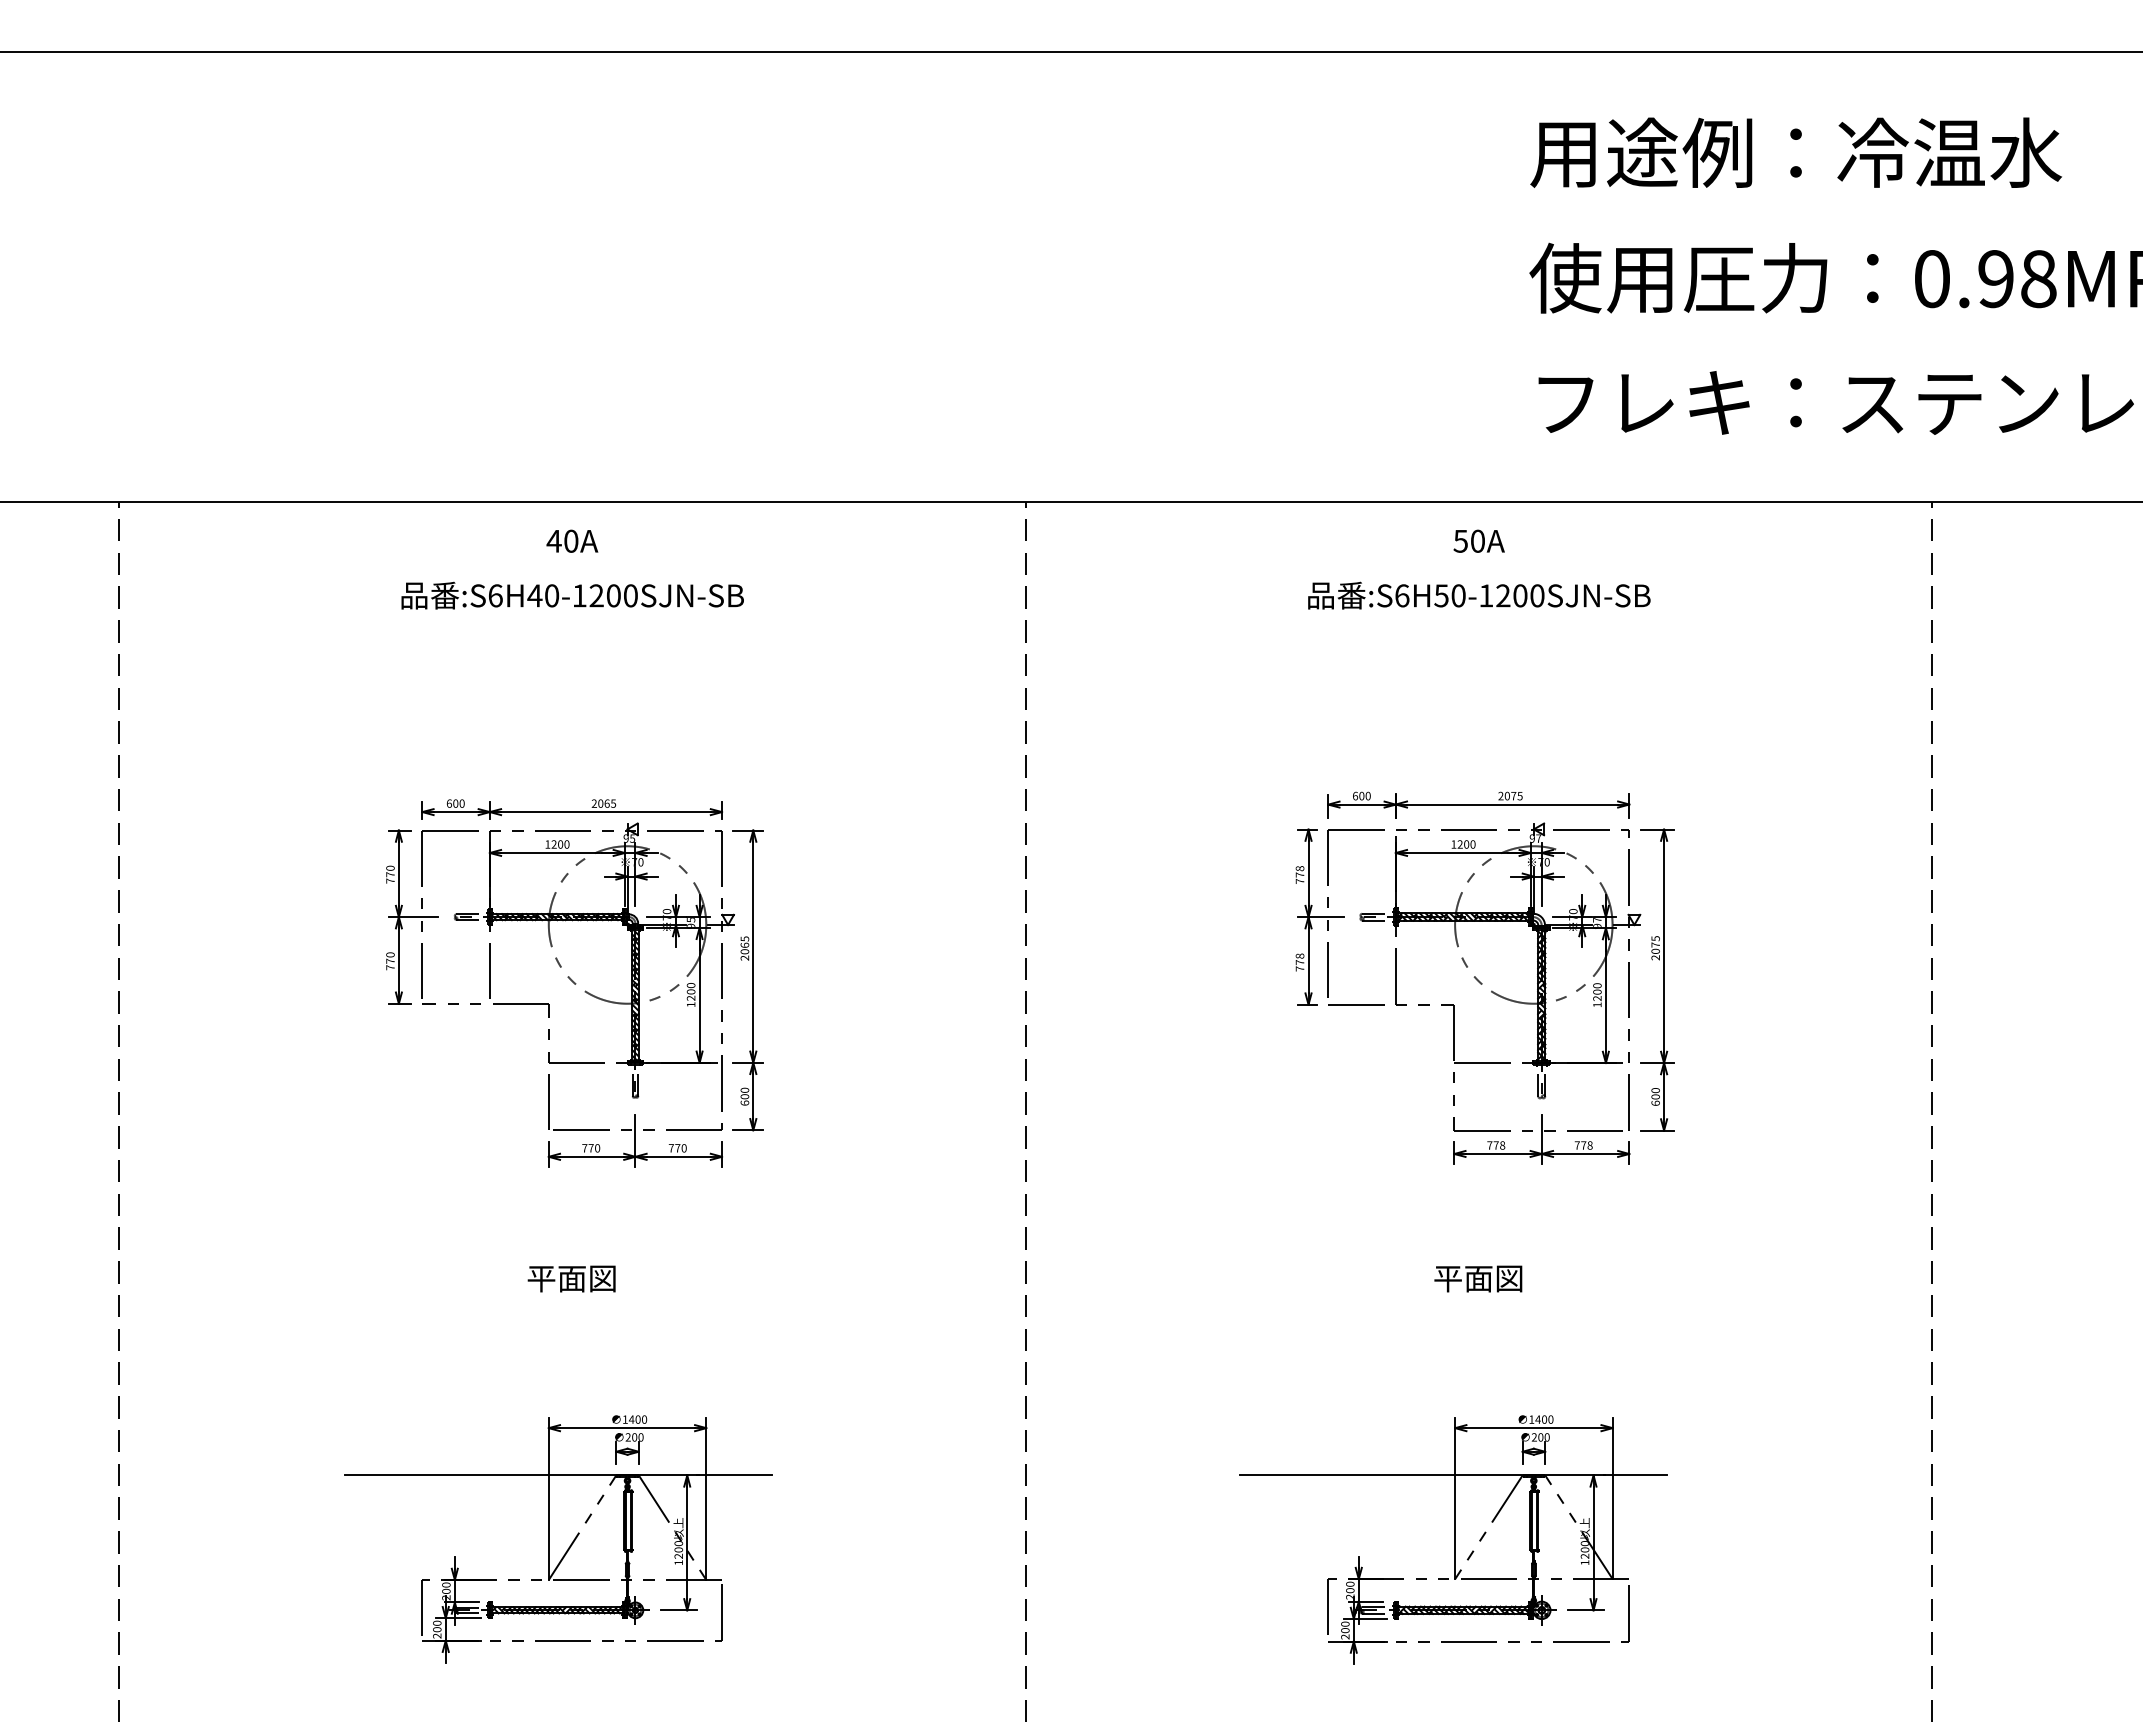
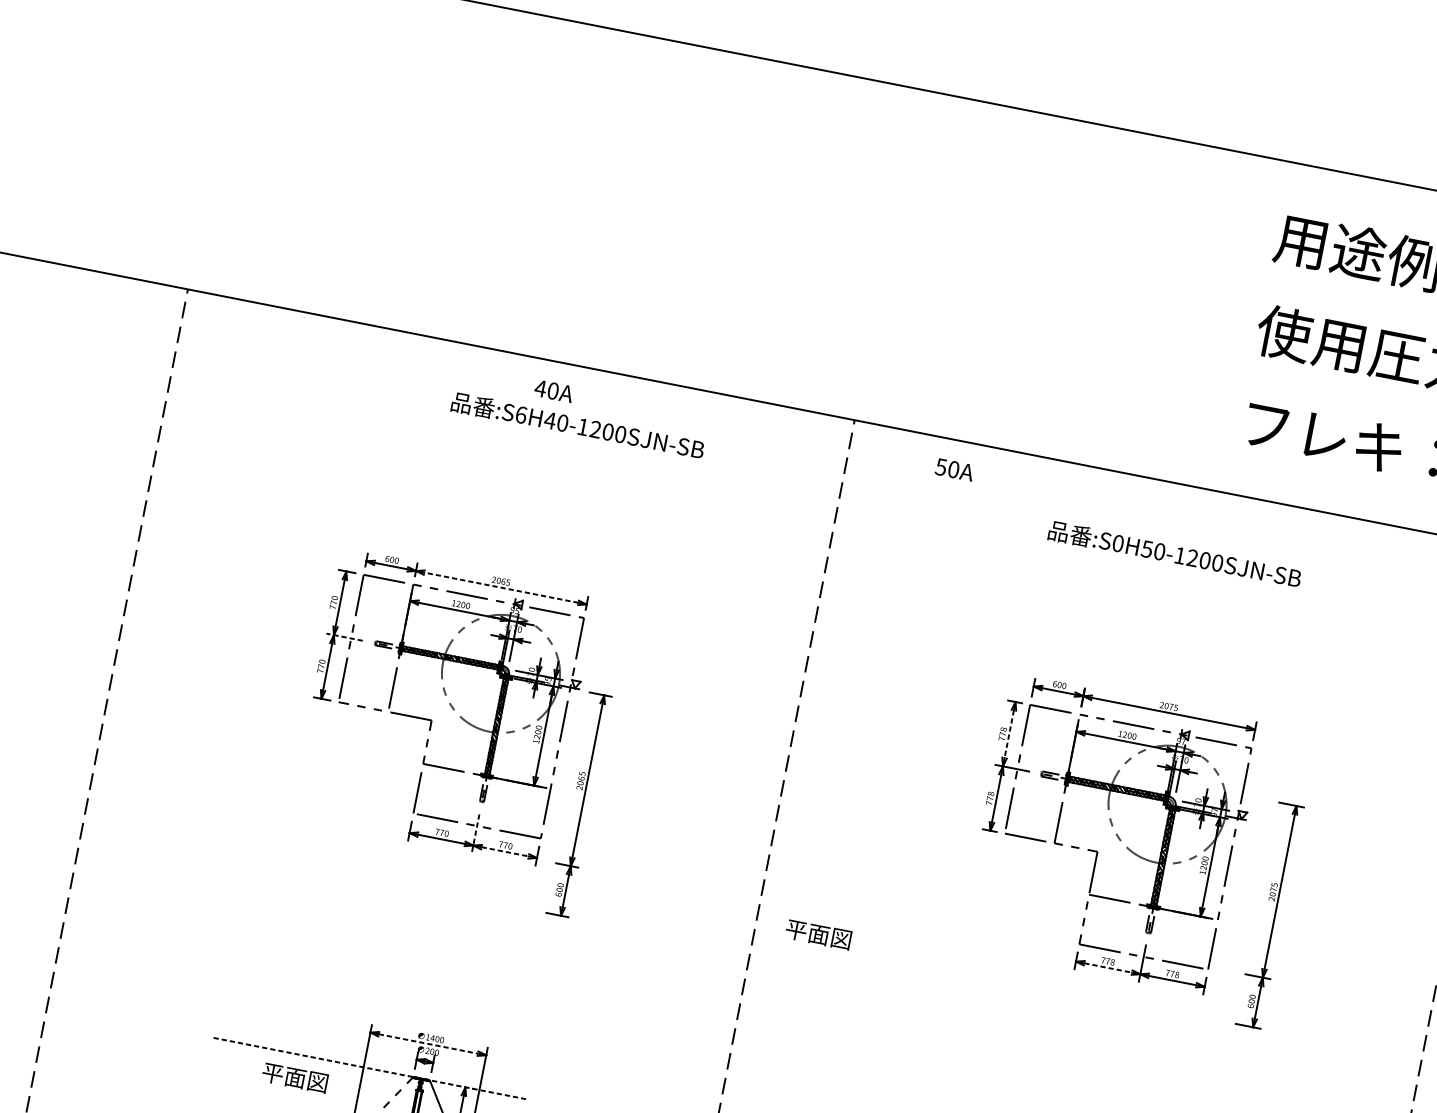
text: (572, 540) -> (554, 390), moved
text: (1478, 540) -> (954, 469), moved
text: (572, 595) -> (577, 425), moved
text: (1402, 595) -> (1118, 543), :S6H50-1200SJN-SB -> :S0H50-1200SJN-SB
line: (605, 812) -> (500, 587), solid -> dashed
line: (1308, 873) -> (1009, 734), solid -> dashed
line: (413, 917) -> (344, 637), solid -> dashed
part: (1657, 979) -> (1270, 915), moved
part: (747, 980) -> (578, 804), moved
line: (635, 1141) -> (475, 834), solid -> dashed
line: (1498, 1154) -> (1108, 968), solid -> dashed
line: (679, 1156) -> (505, 851), solid -> dashed
text: (571, 1278) -> (294, 1077), moved
text: (1478, 1278) -> (818, 934), moved
line: (628, 1428) -> (429, 1044), solid -> dashed
line: (558, 1475) -> (370, 1068), solid -> dashed

